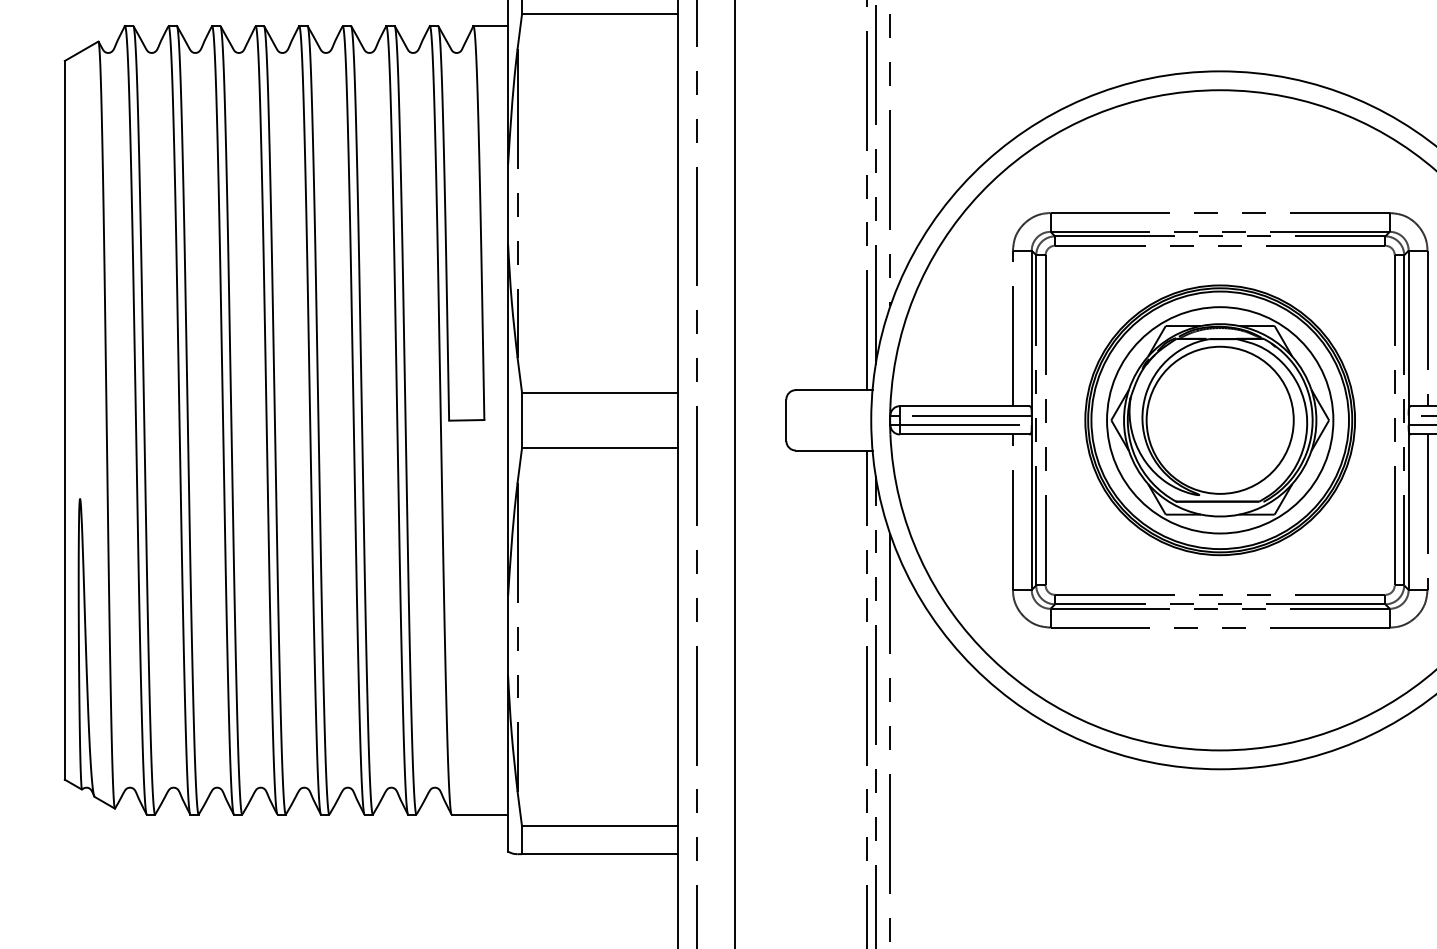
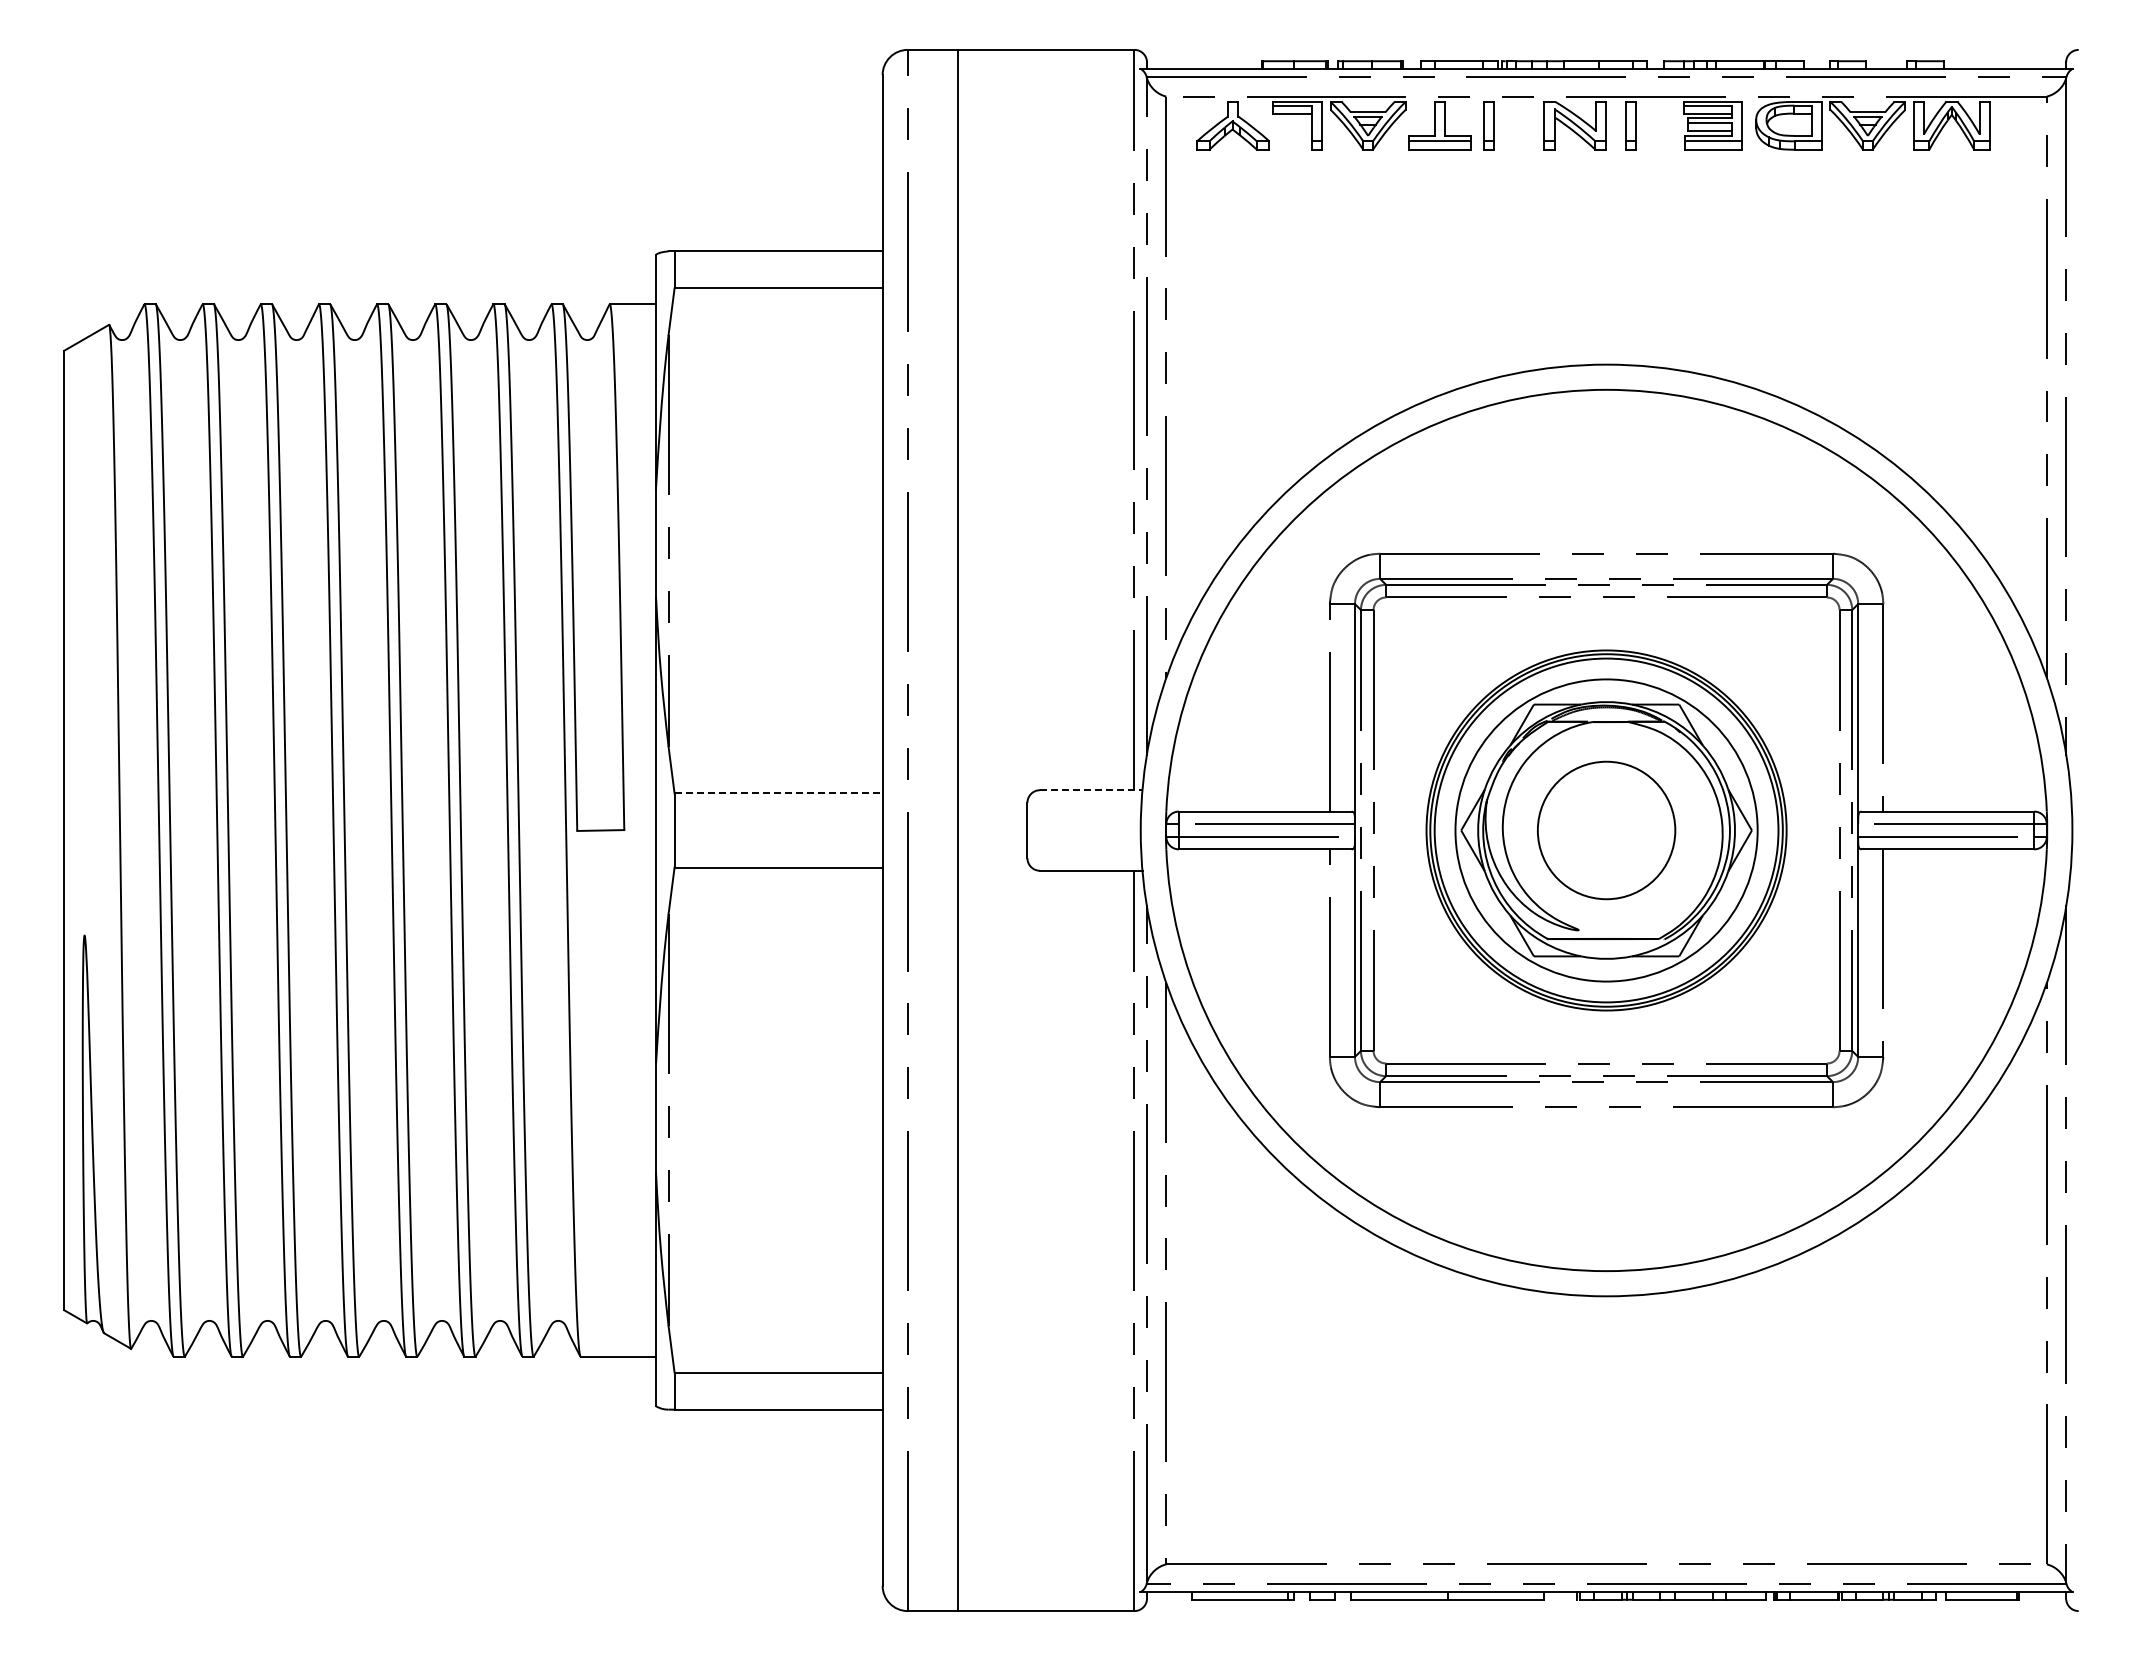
line: (834, 390) -> (1091, 790), solid -> dashed
line: (600, 392) -> (779, 793), solid -> dashed
circle: (1220, 420) -> (1606, 830), size x0.7

